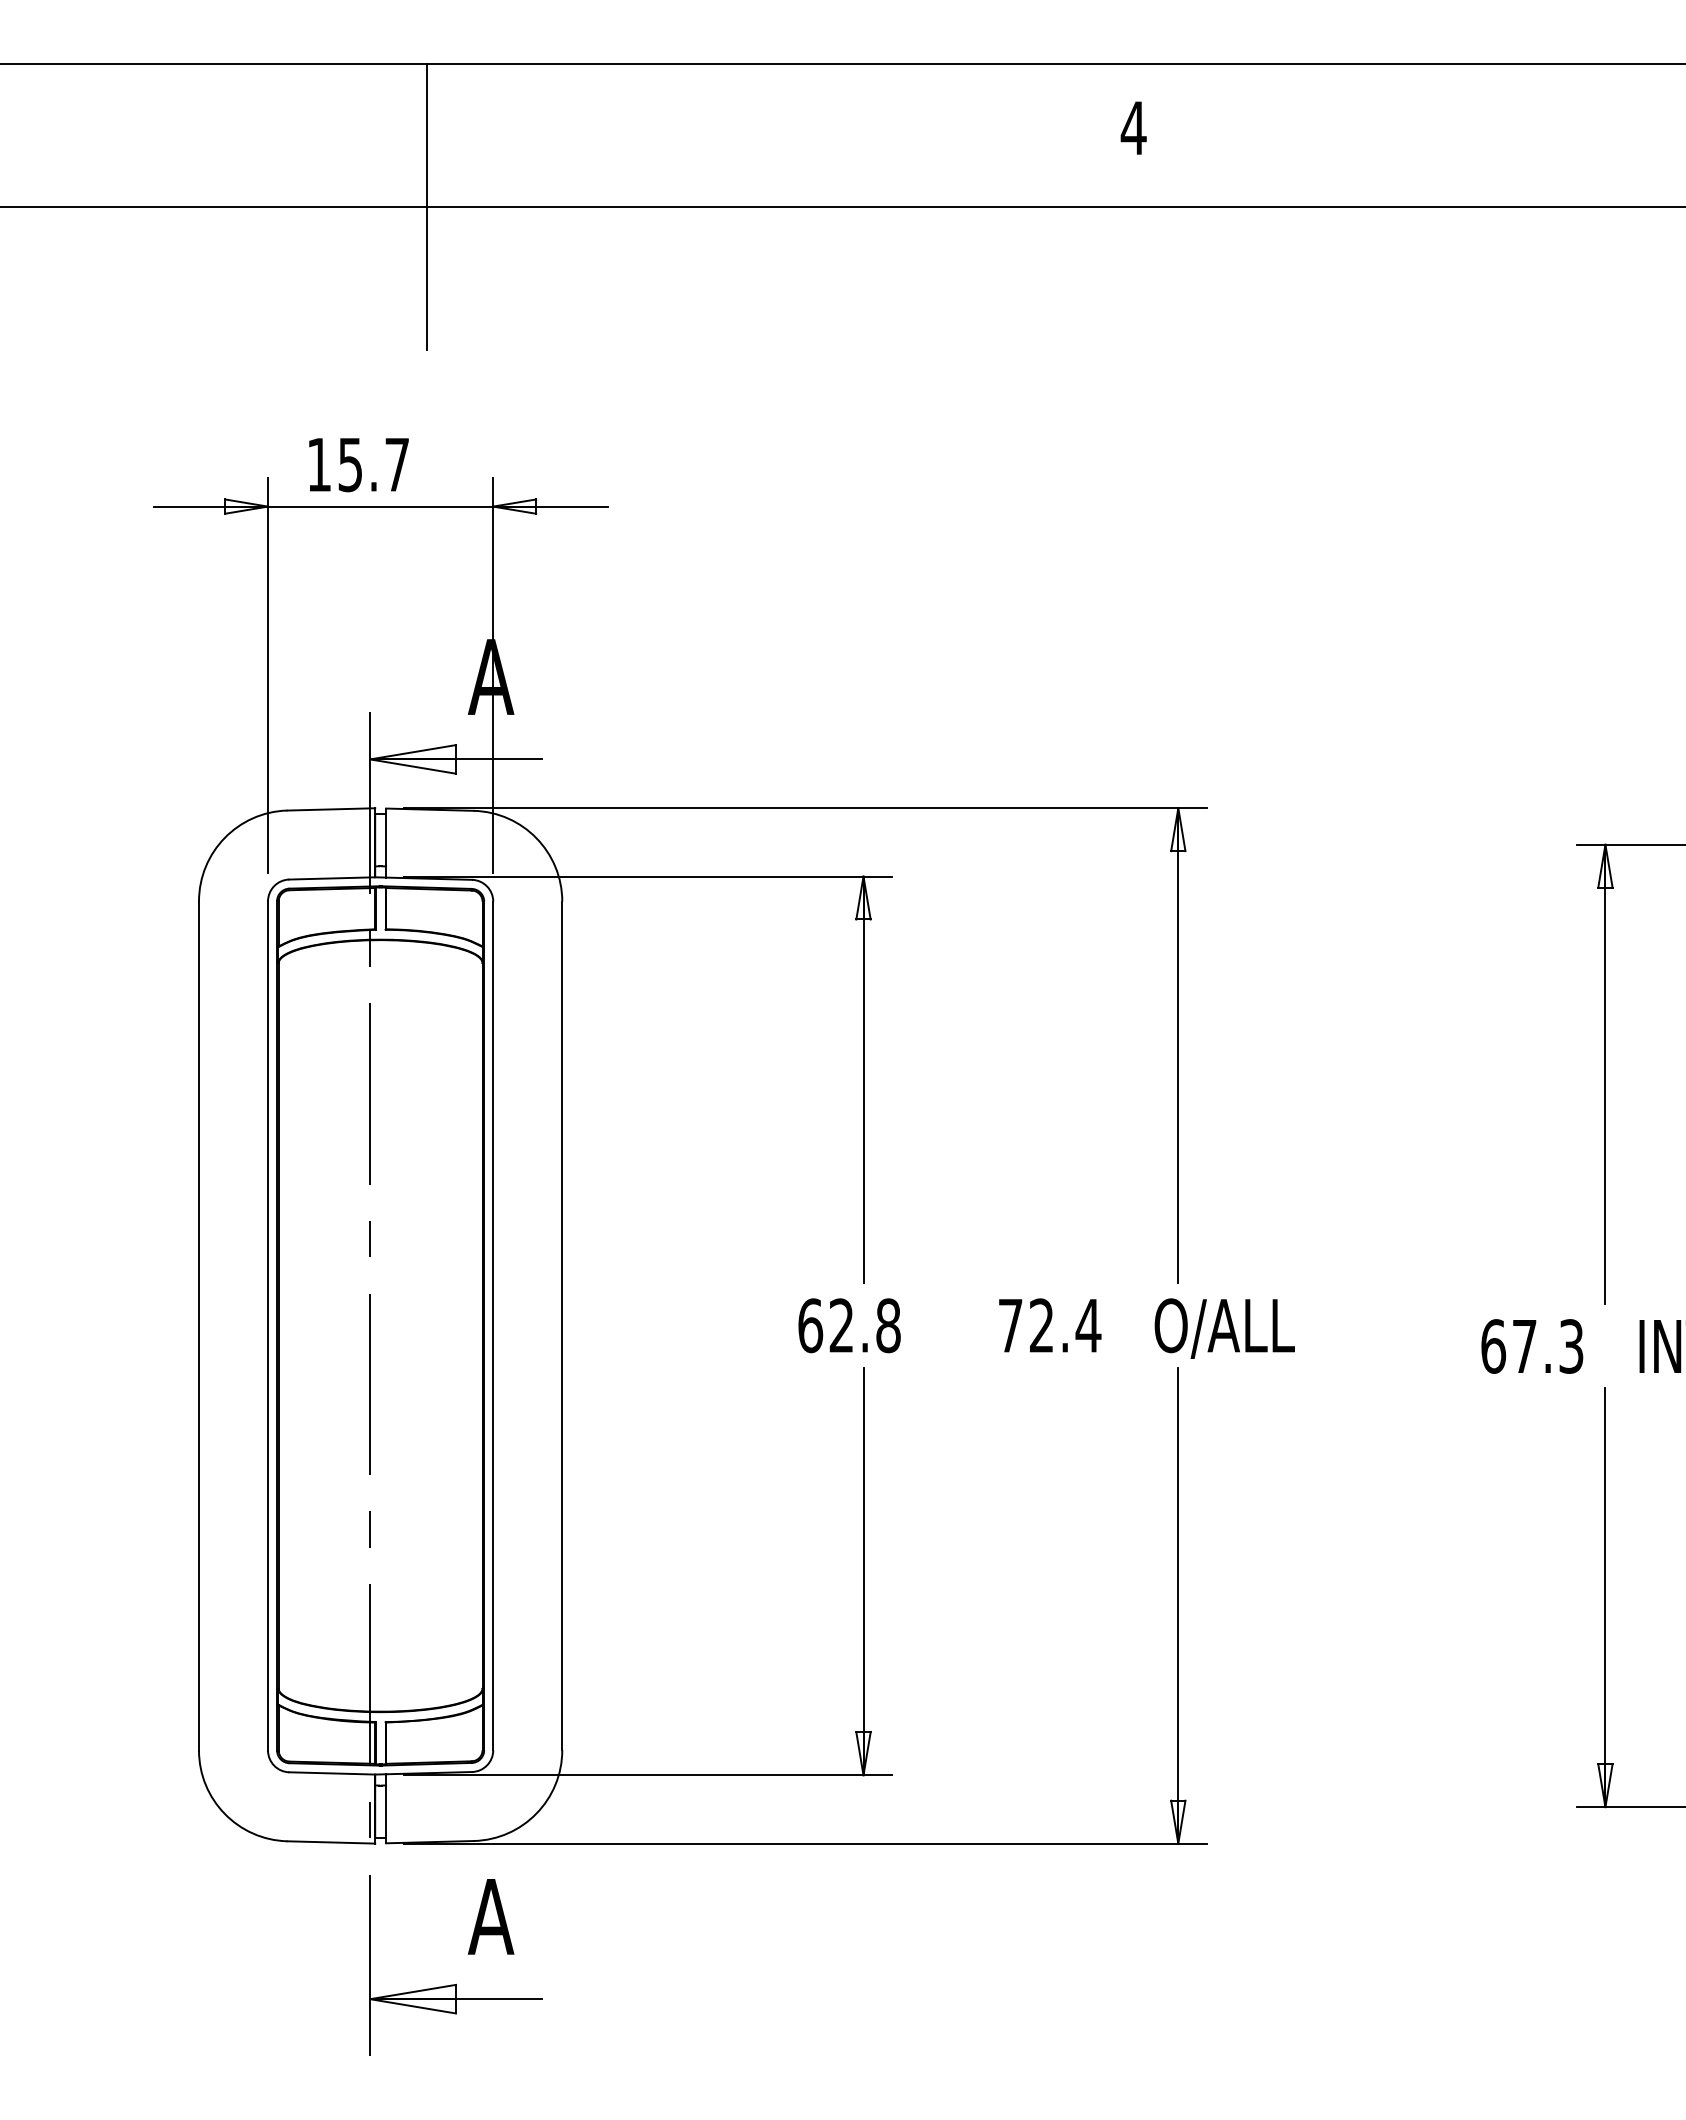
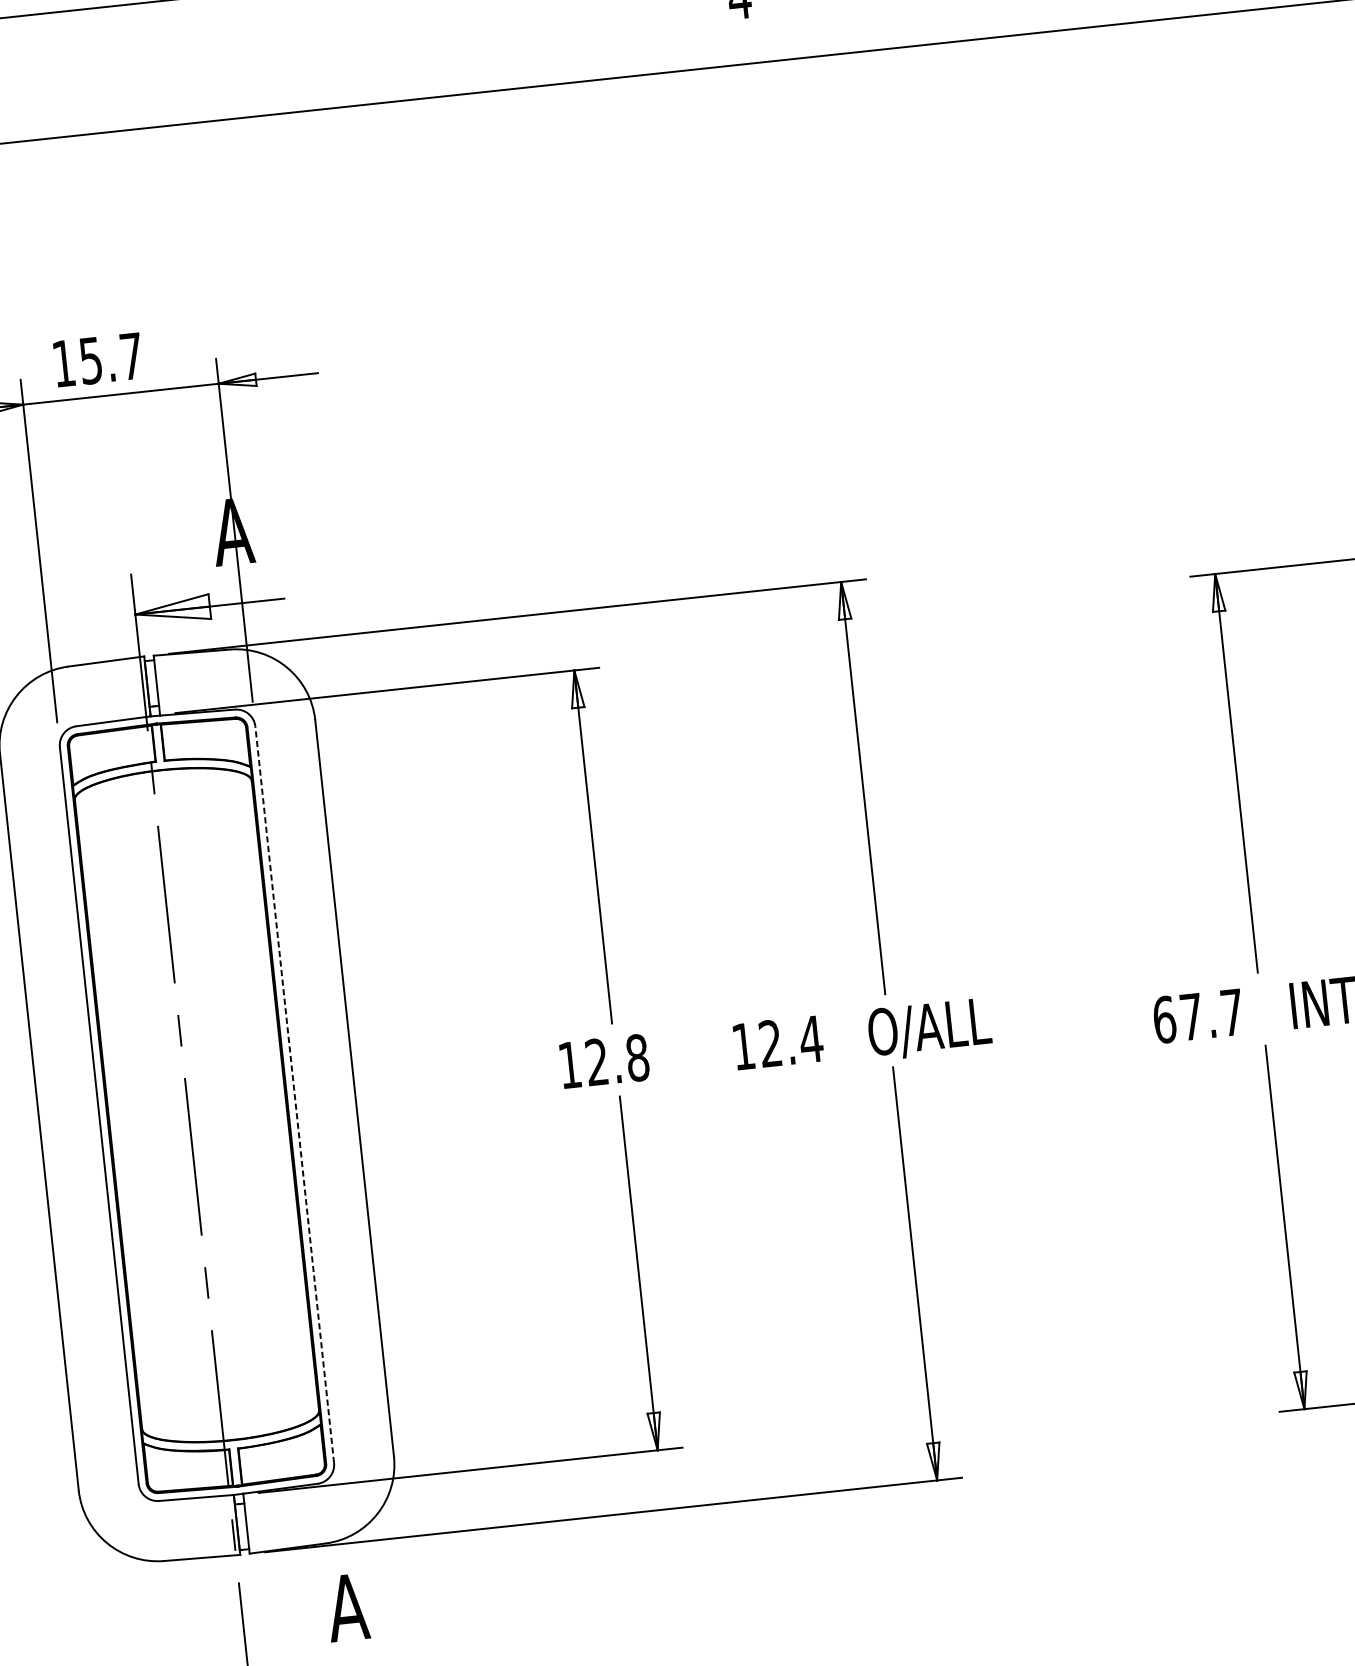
line: (427, 206) -> (133, 129), removed
line: (493, 1325) -> (294, 1094), solid -> dashed
text: (810, 1325) -> (569, 1064), 62.8 -> 12.8
text: (1010, 1325) -> (743, 1046), 72.4 -> 12.4
text: (1571, 1346) -> (1232, 1012), 67.3 -> 67.7

